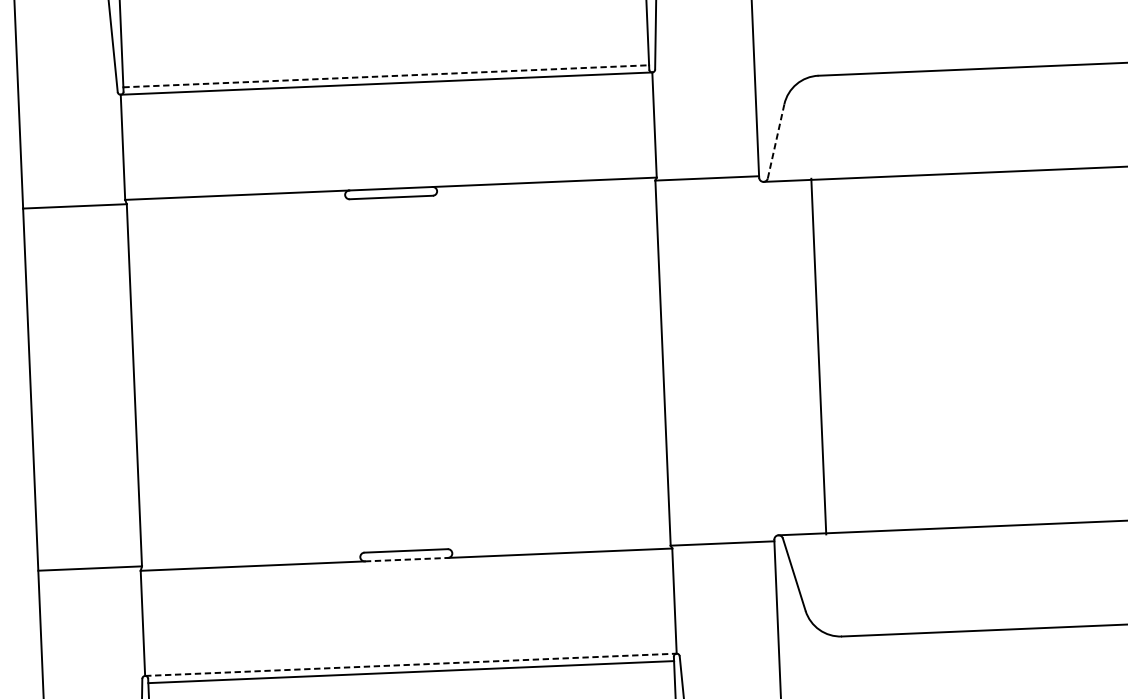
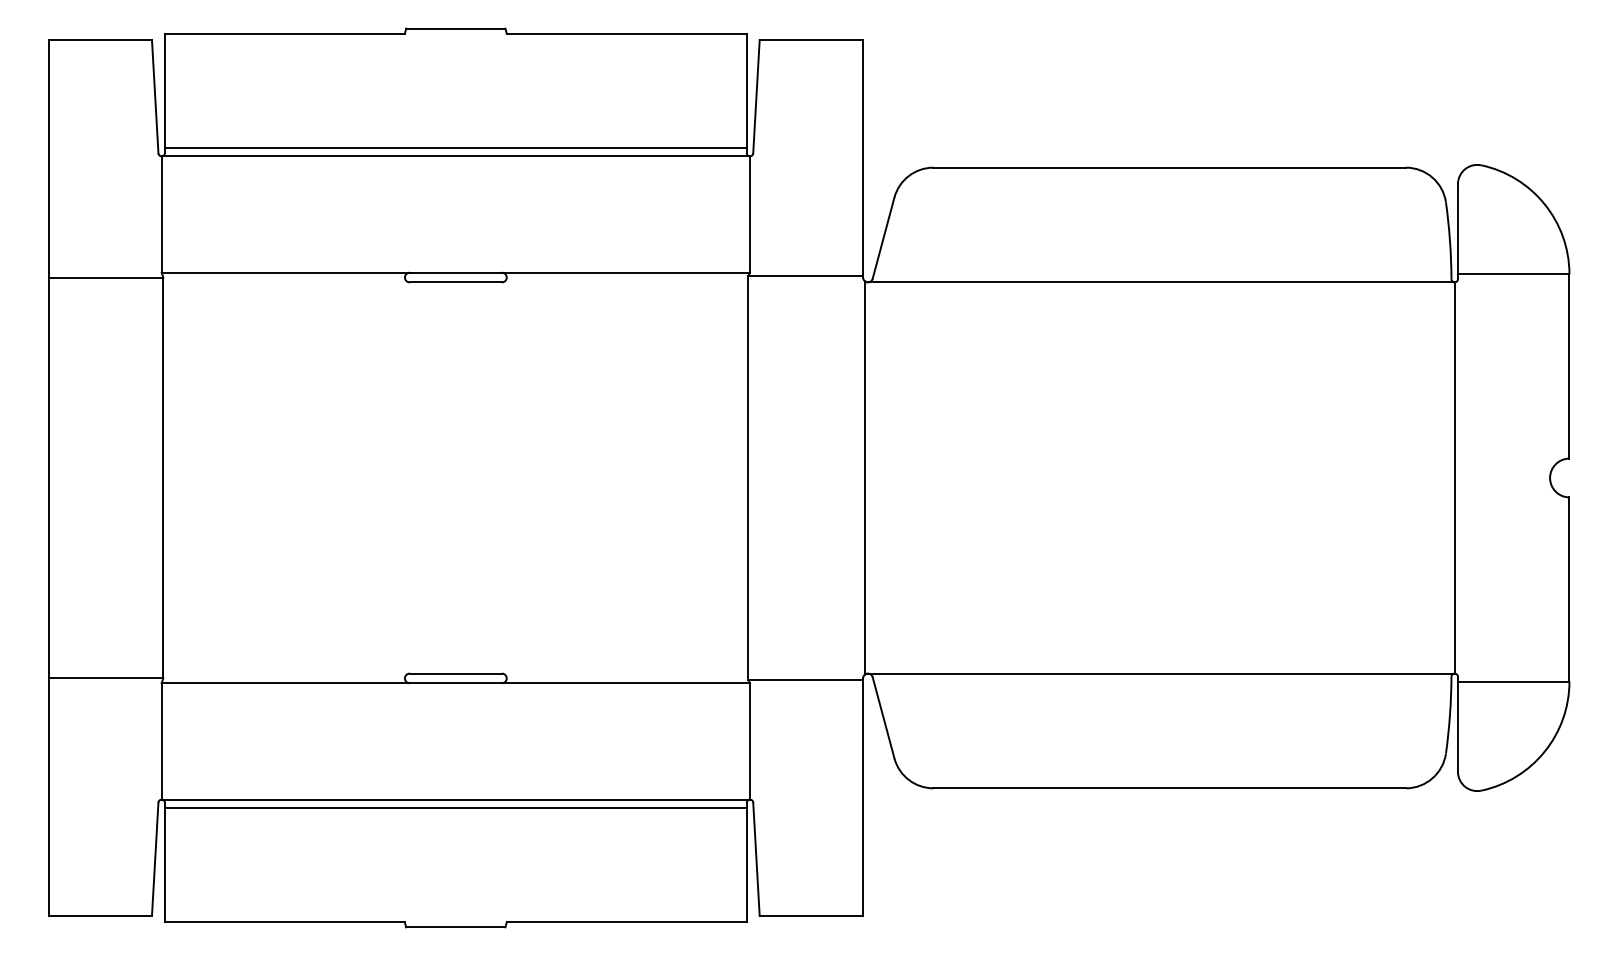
line: (385, 76) -> (455, 148), dashed -> solid
line: (776, 140) -> (883, 237), dashed -> solid
line: (818, 356) -> (864, 477), moved
line: (407, 559) -> (456, 683), dashed -> solid
line: (411, 664) -> (456, 799), dashed -> solid

